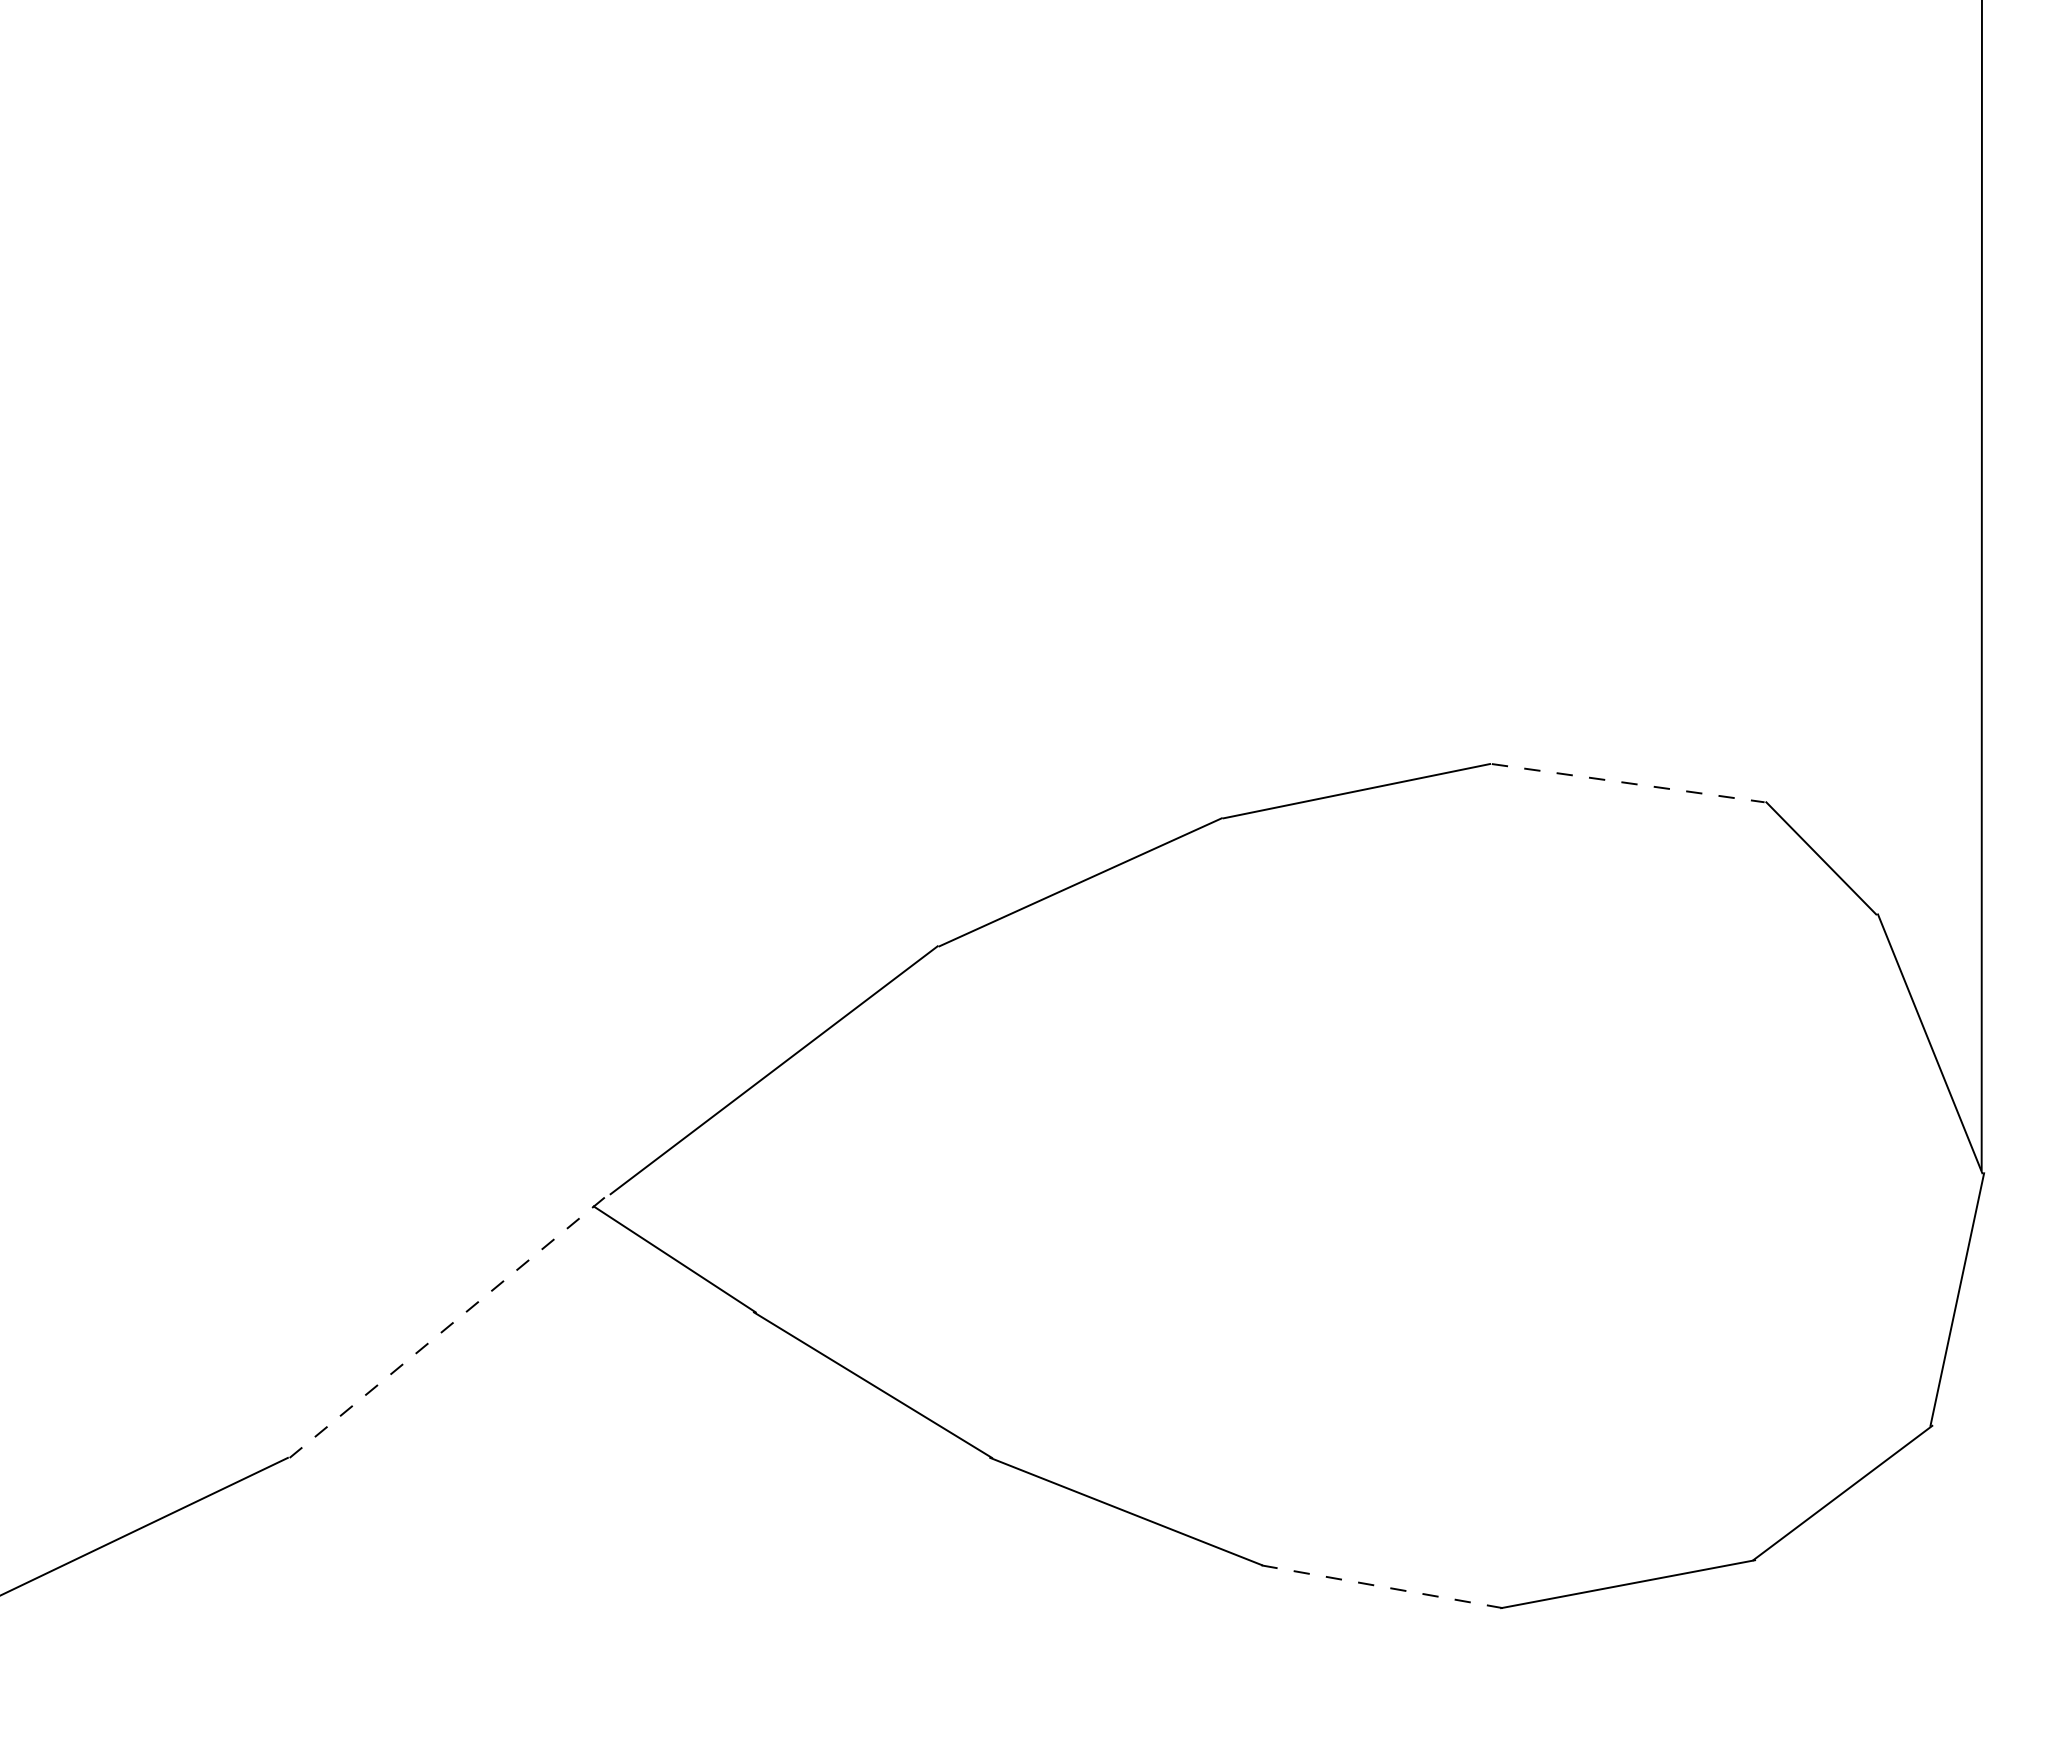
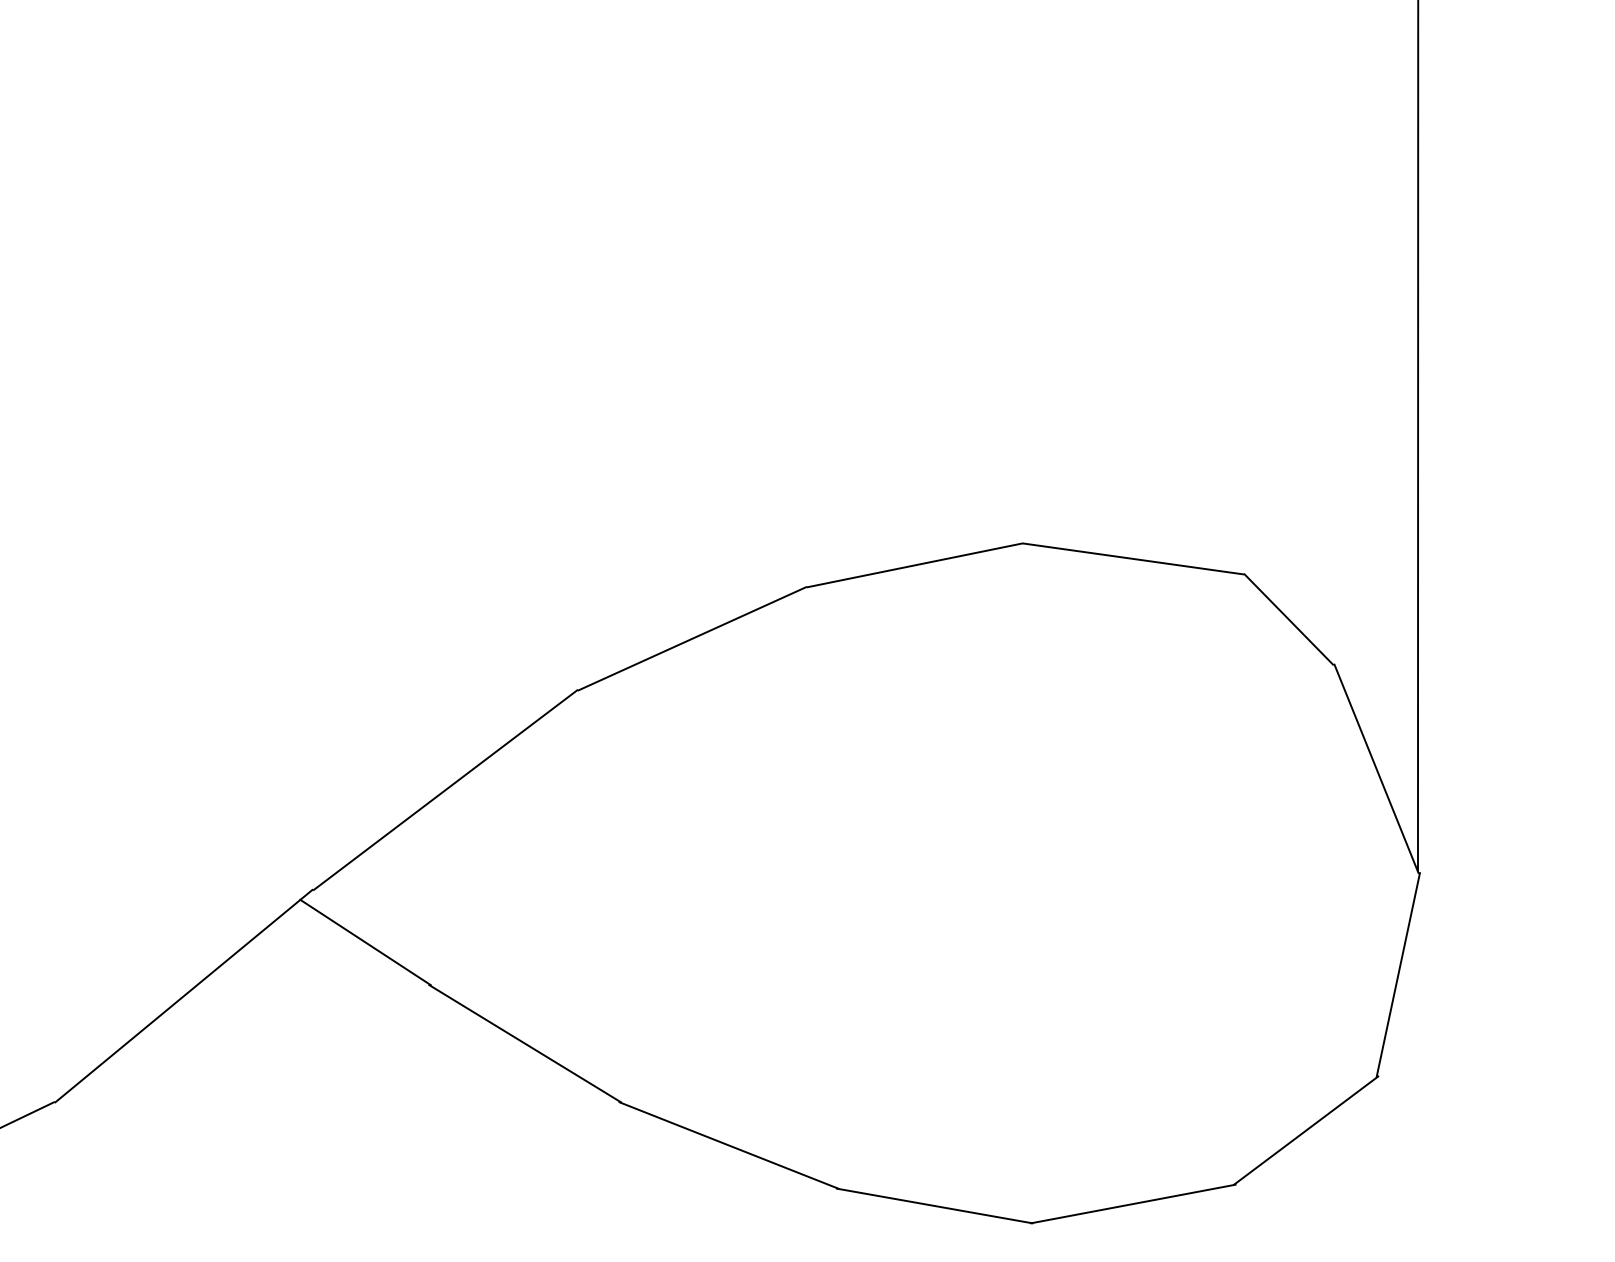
line: (1628, 783) -> (1133, 559), dashed -> solid
line: (449, 1326) -> (184, 996), dashed -> solid
line: (1381, 1586) -> (934, 1205), dashed -> solid

